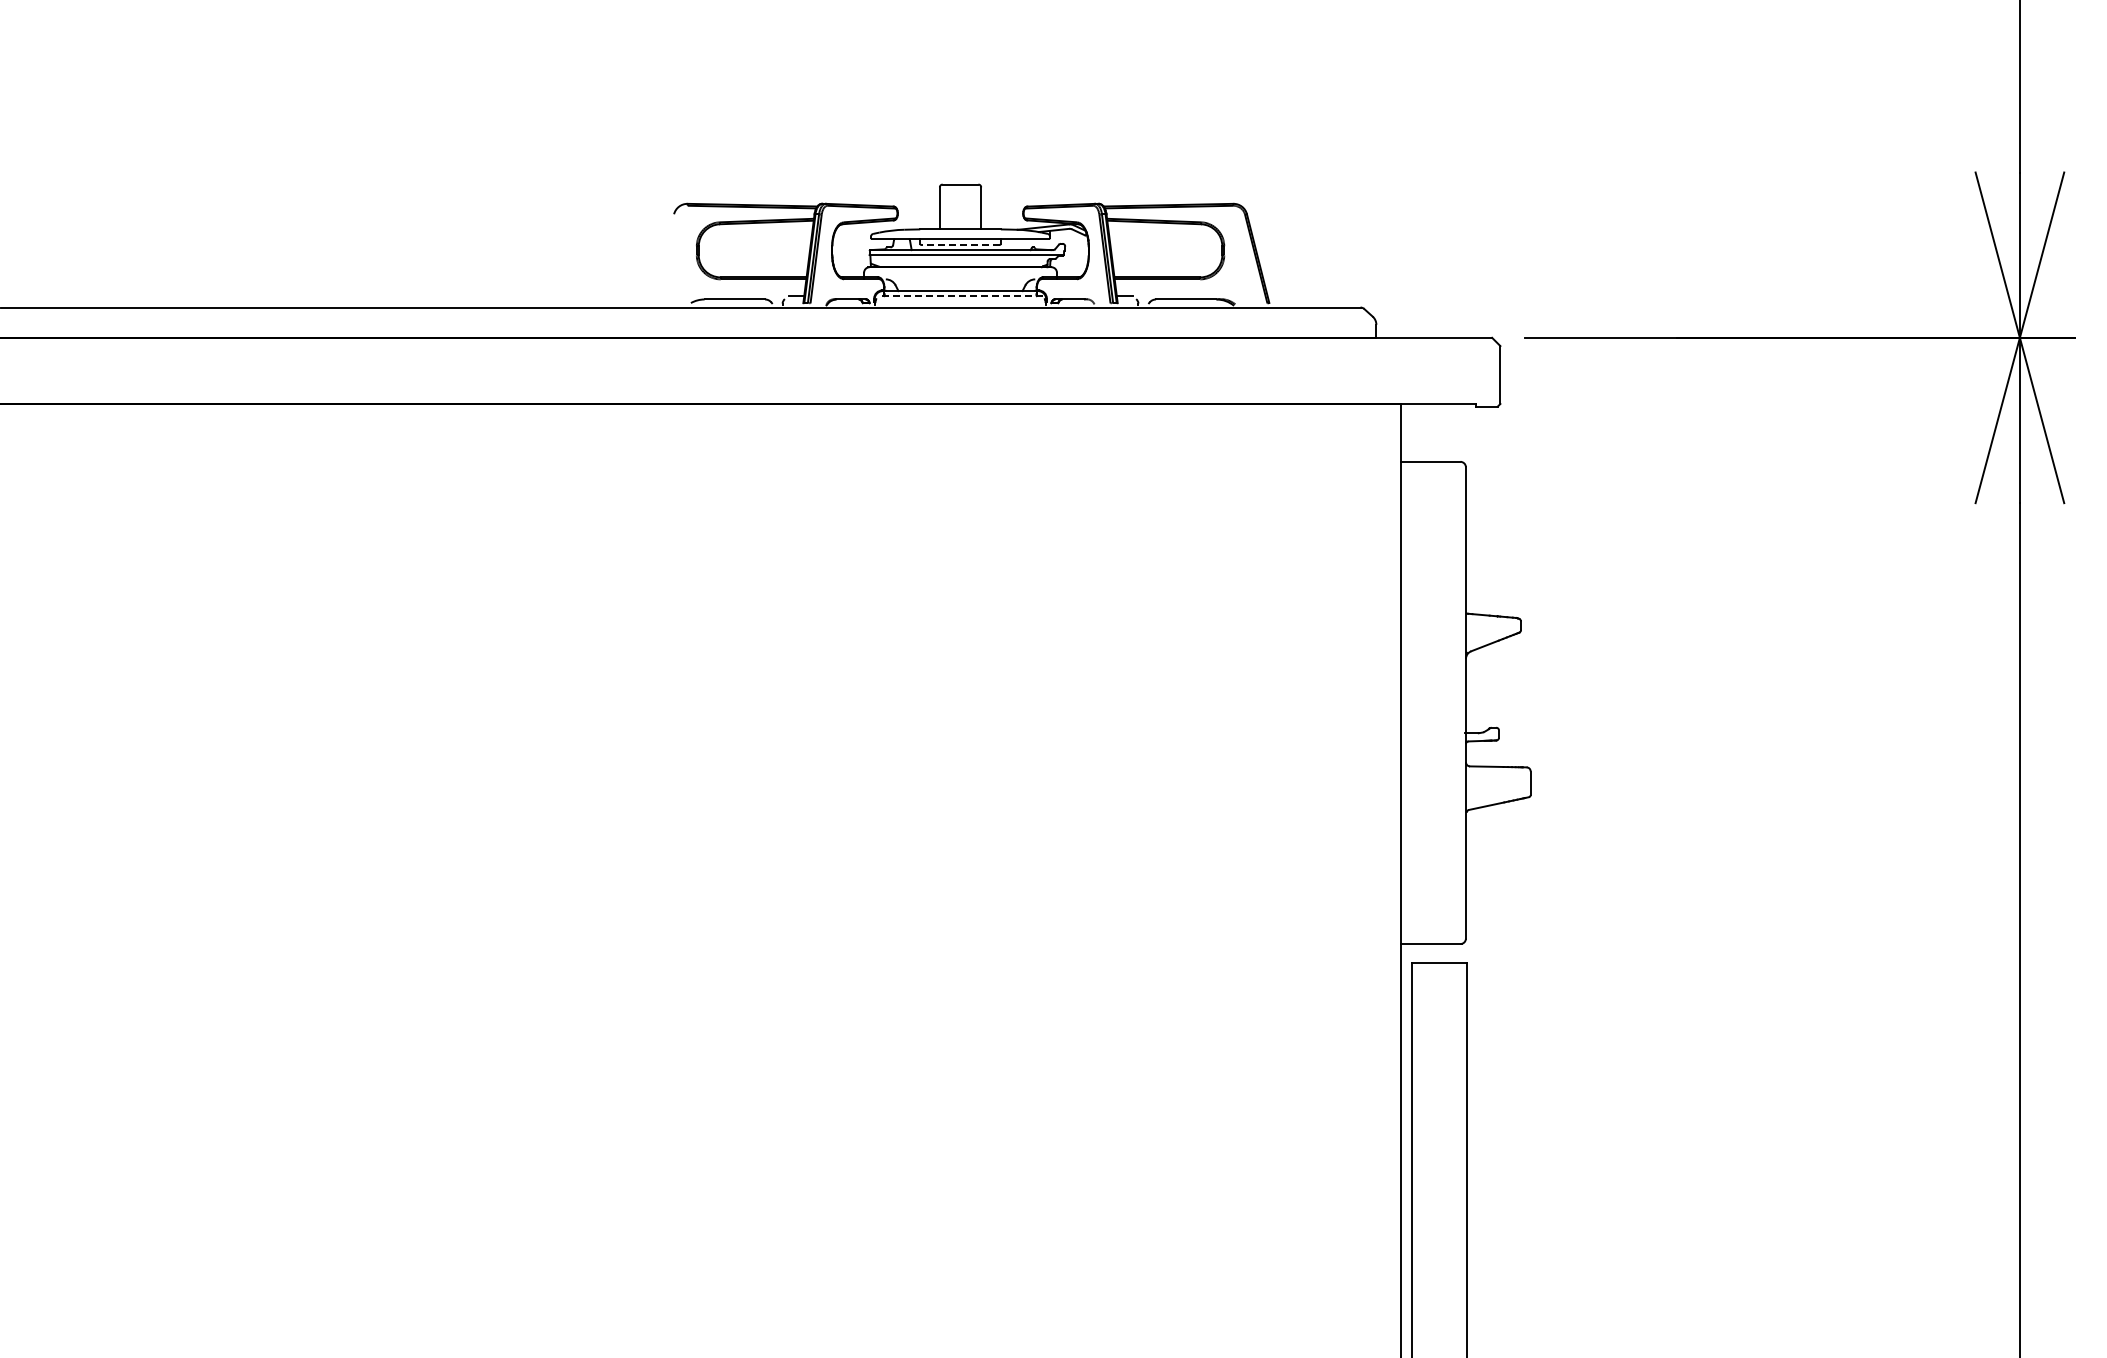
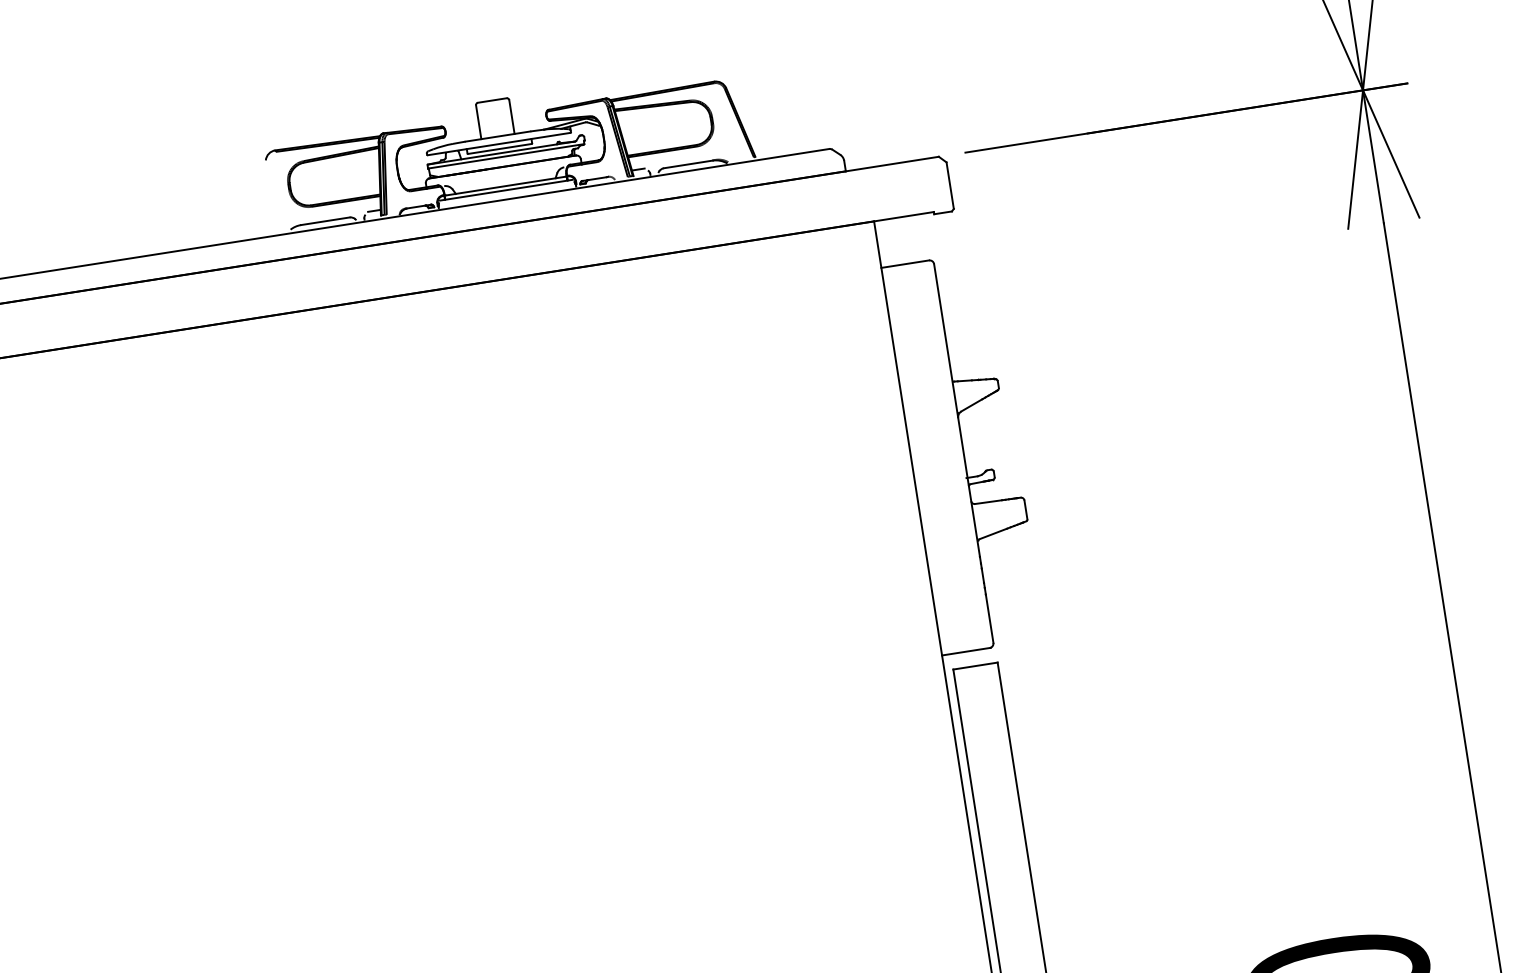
line: (960, 244) -> (499, 148), dashed -> solid
line: (960, 296) -> (506, 190), dashed -> solid

